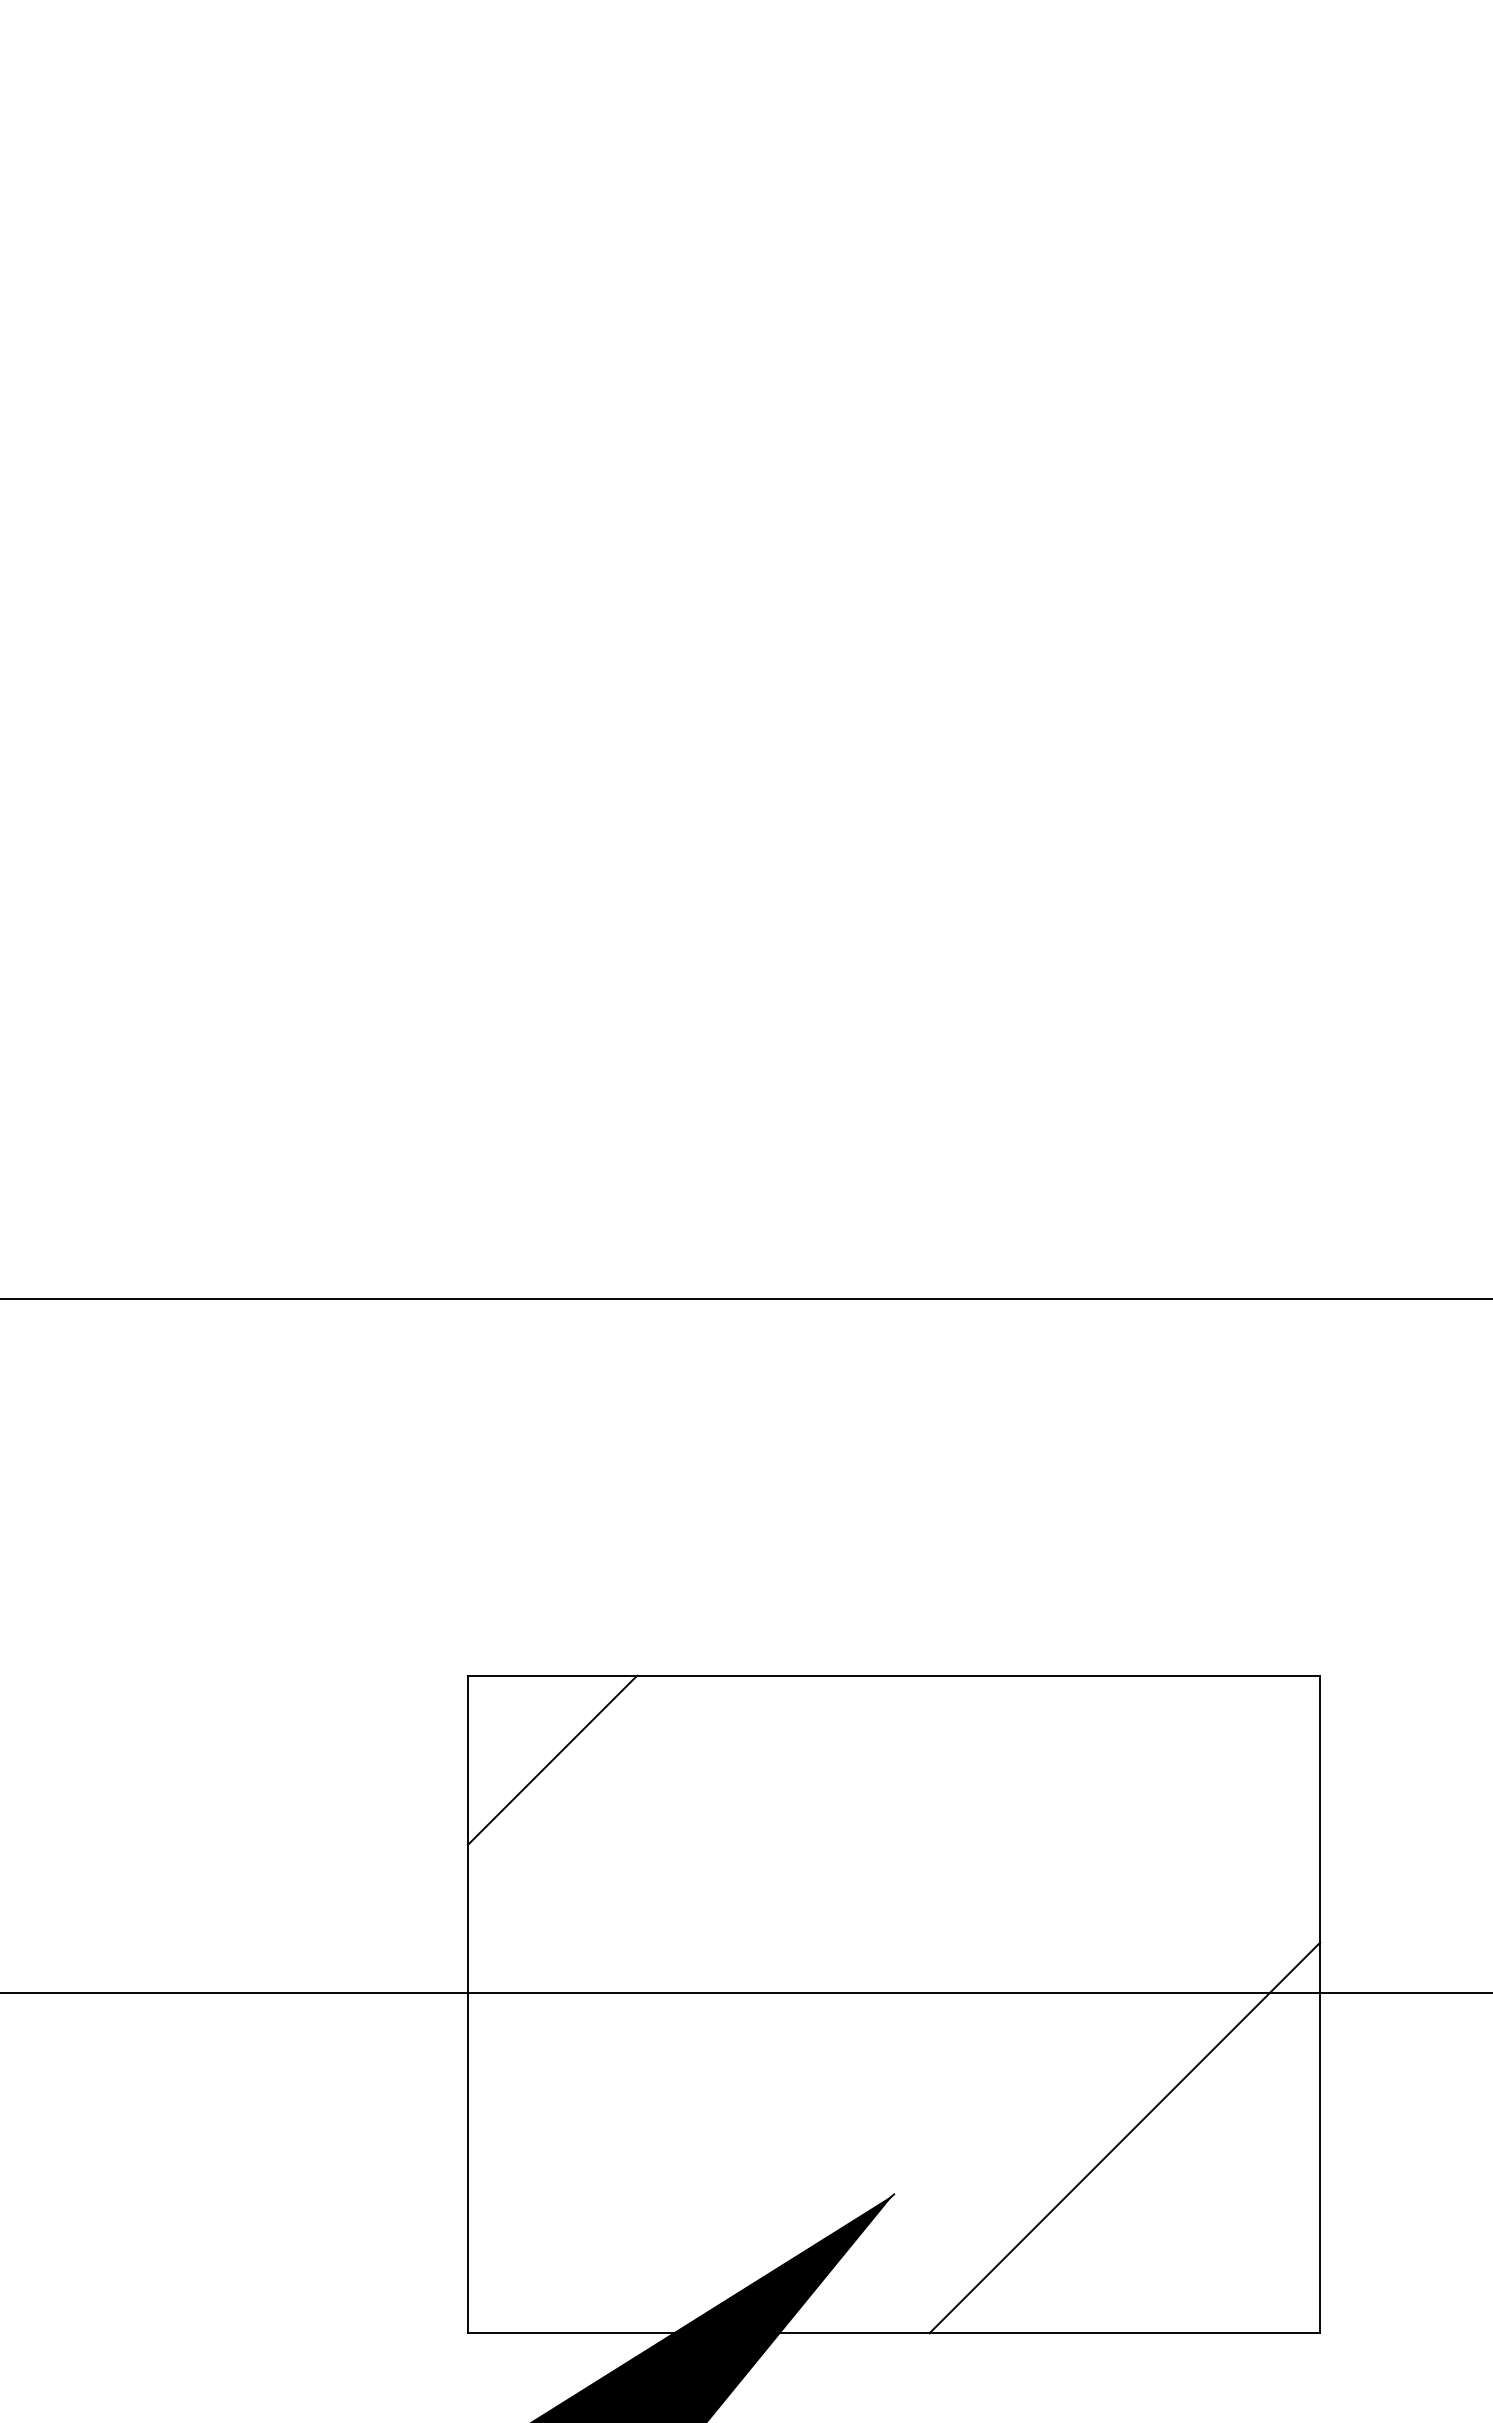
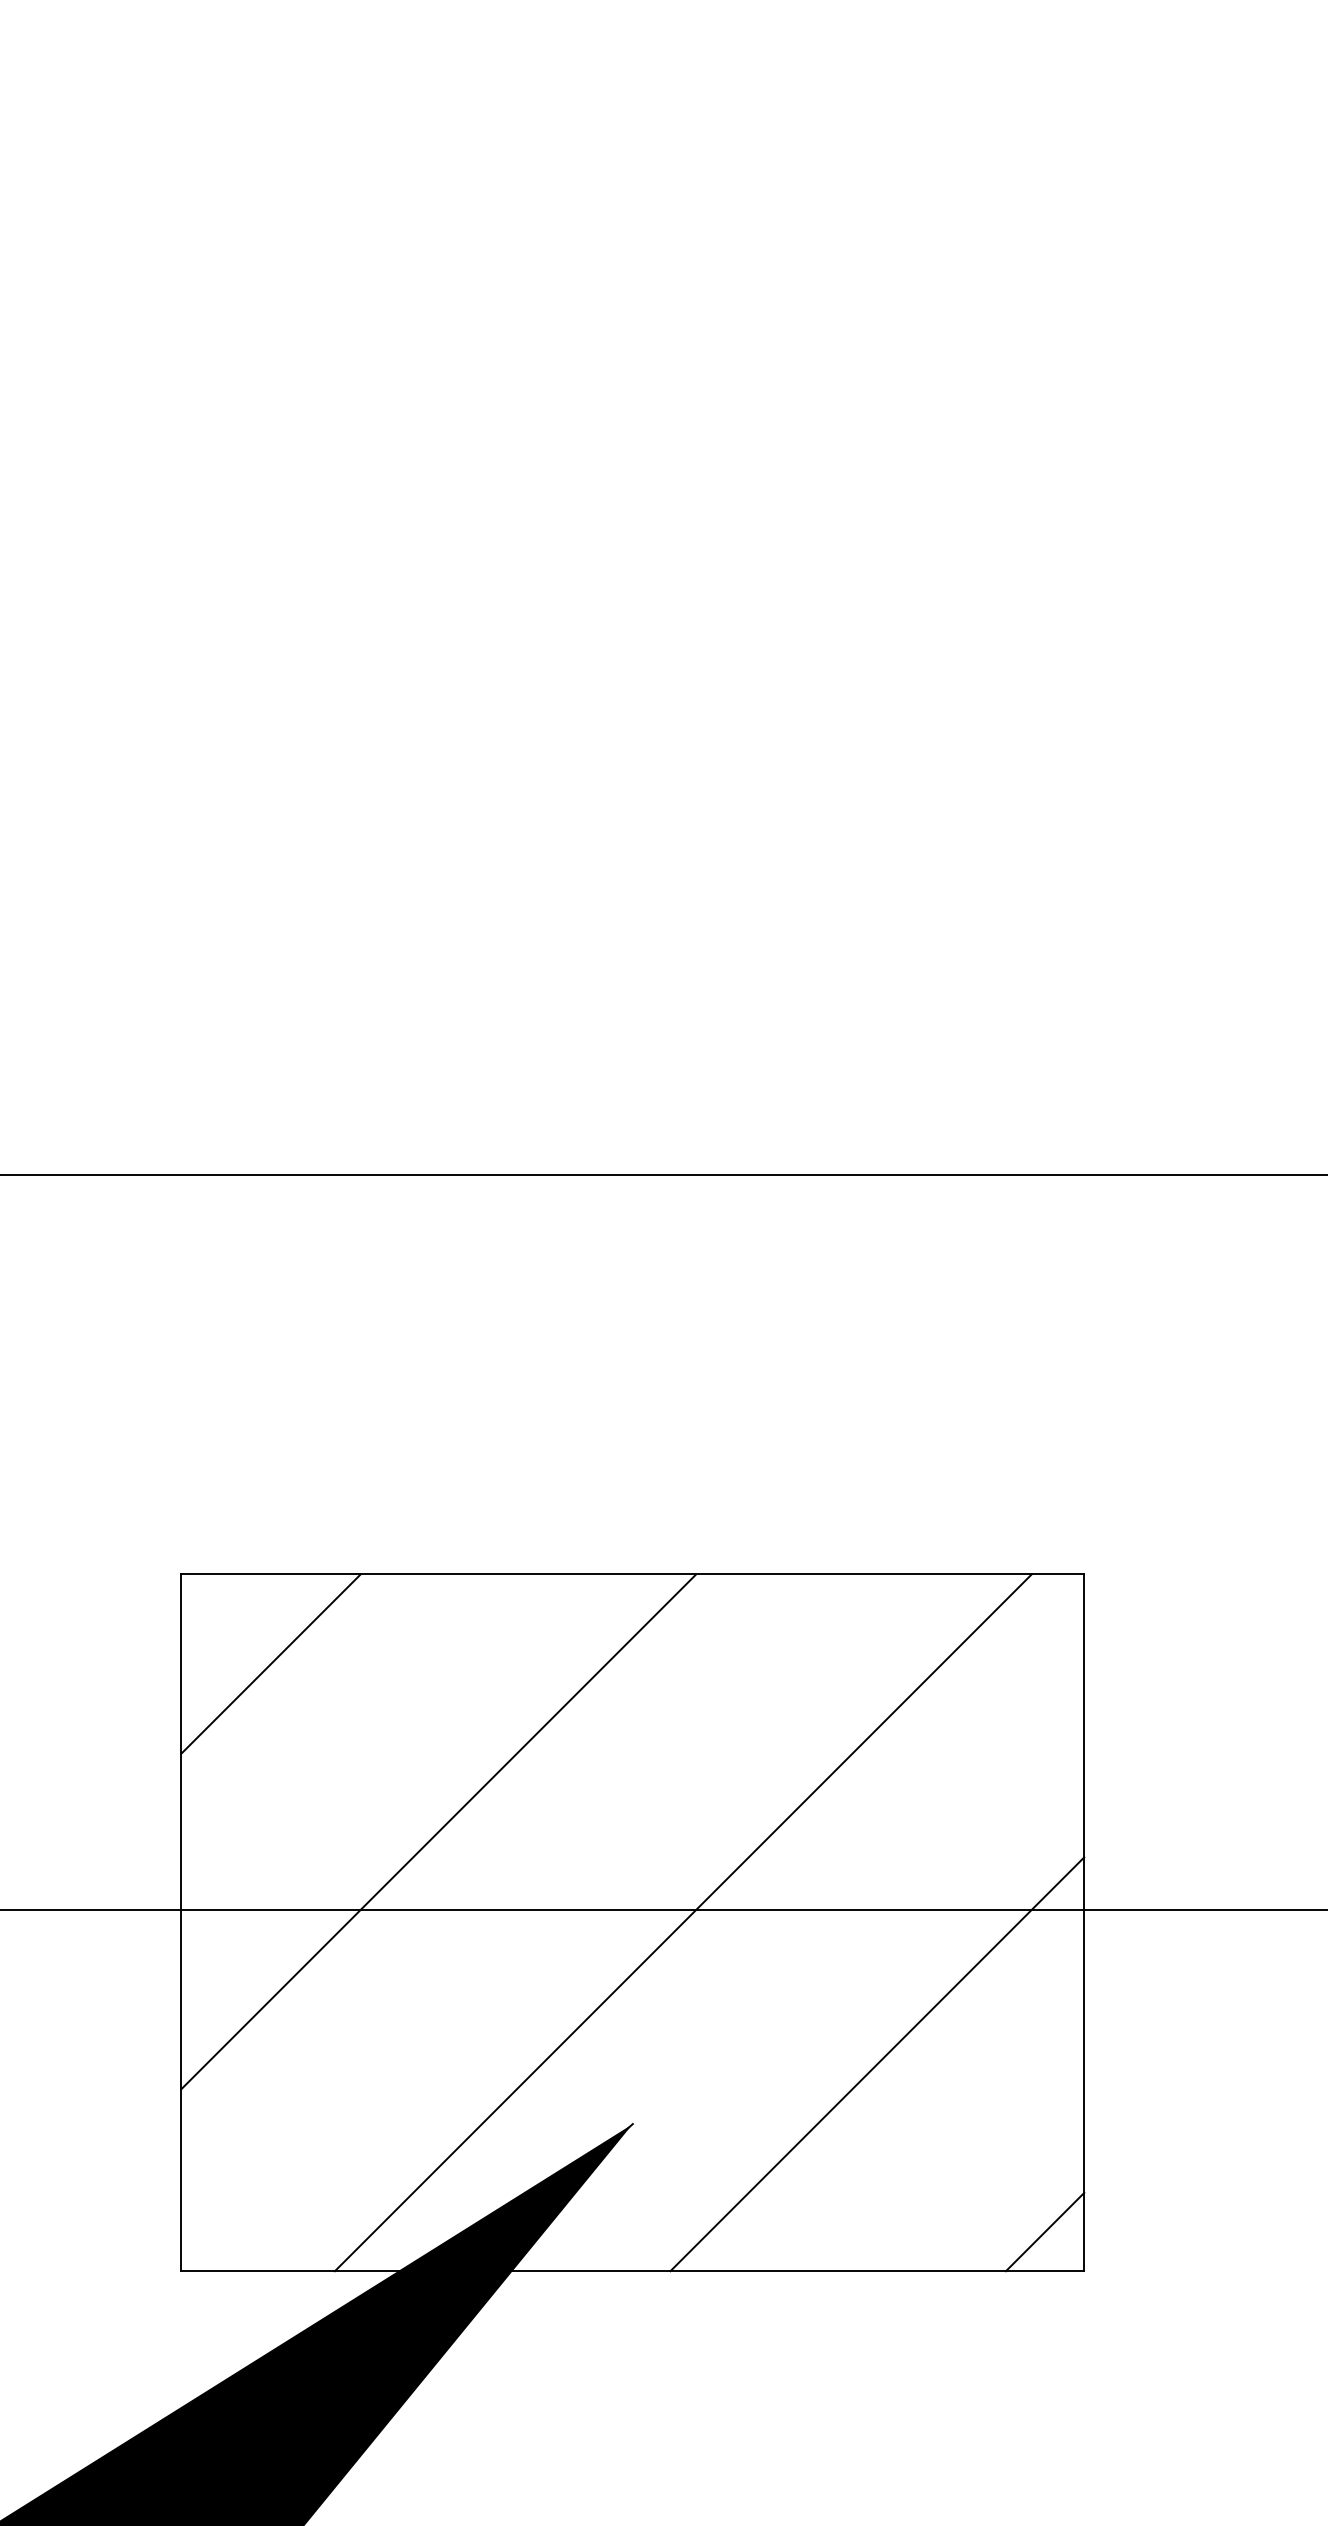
line: (710, 1918) -> (438, 1831), added
line: (941, 2004) -> (683, 1922), added
line: (1283, 2296) -> (1045, 2232), added

